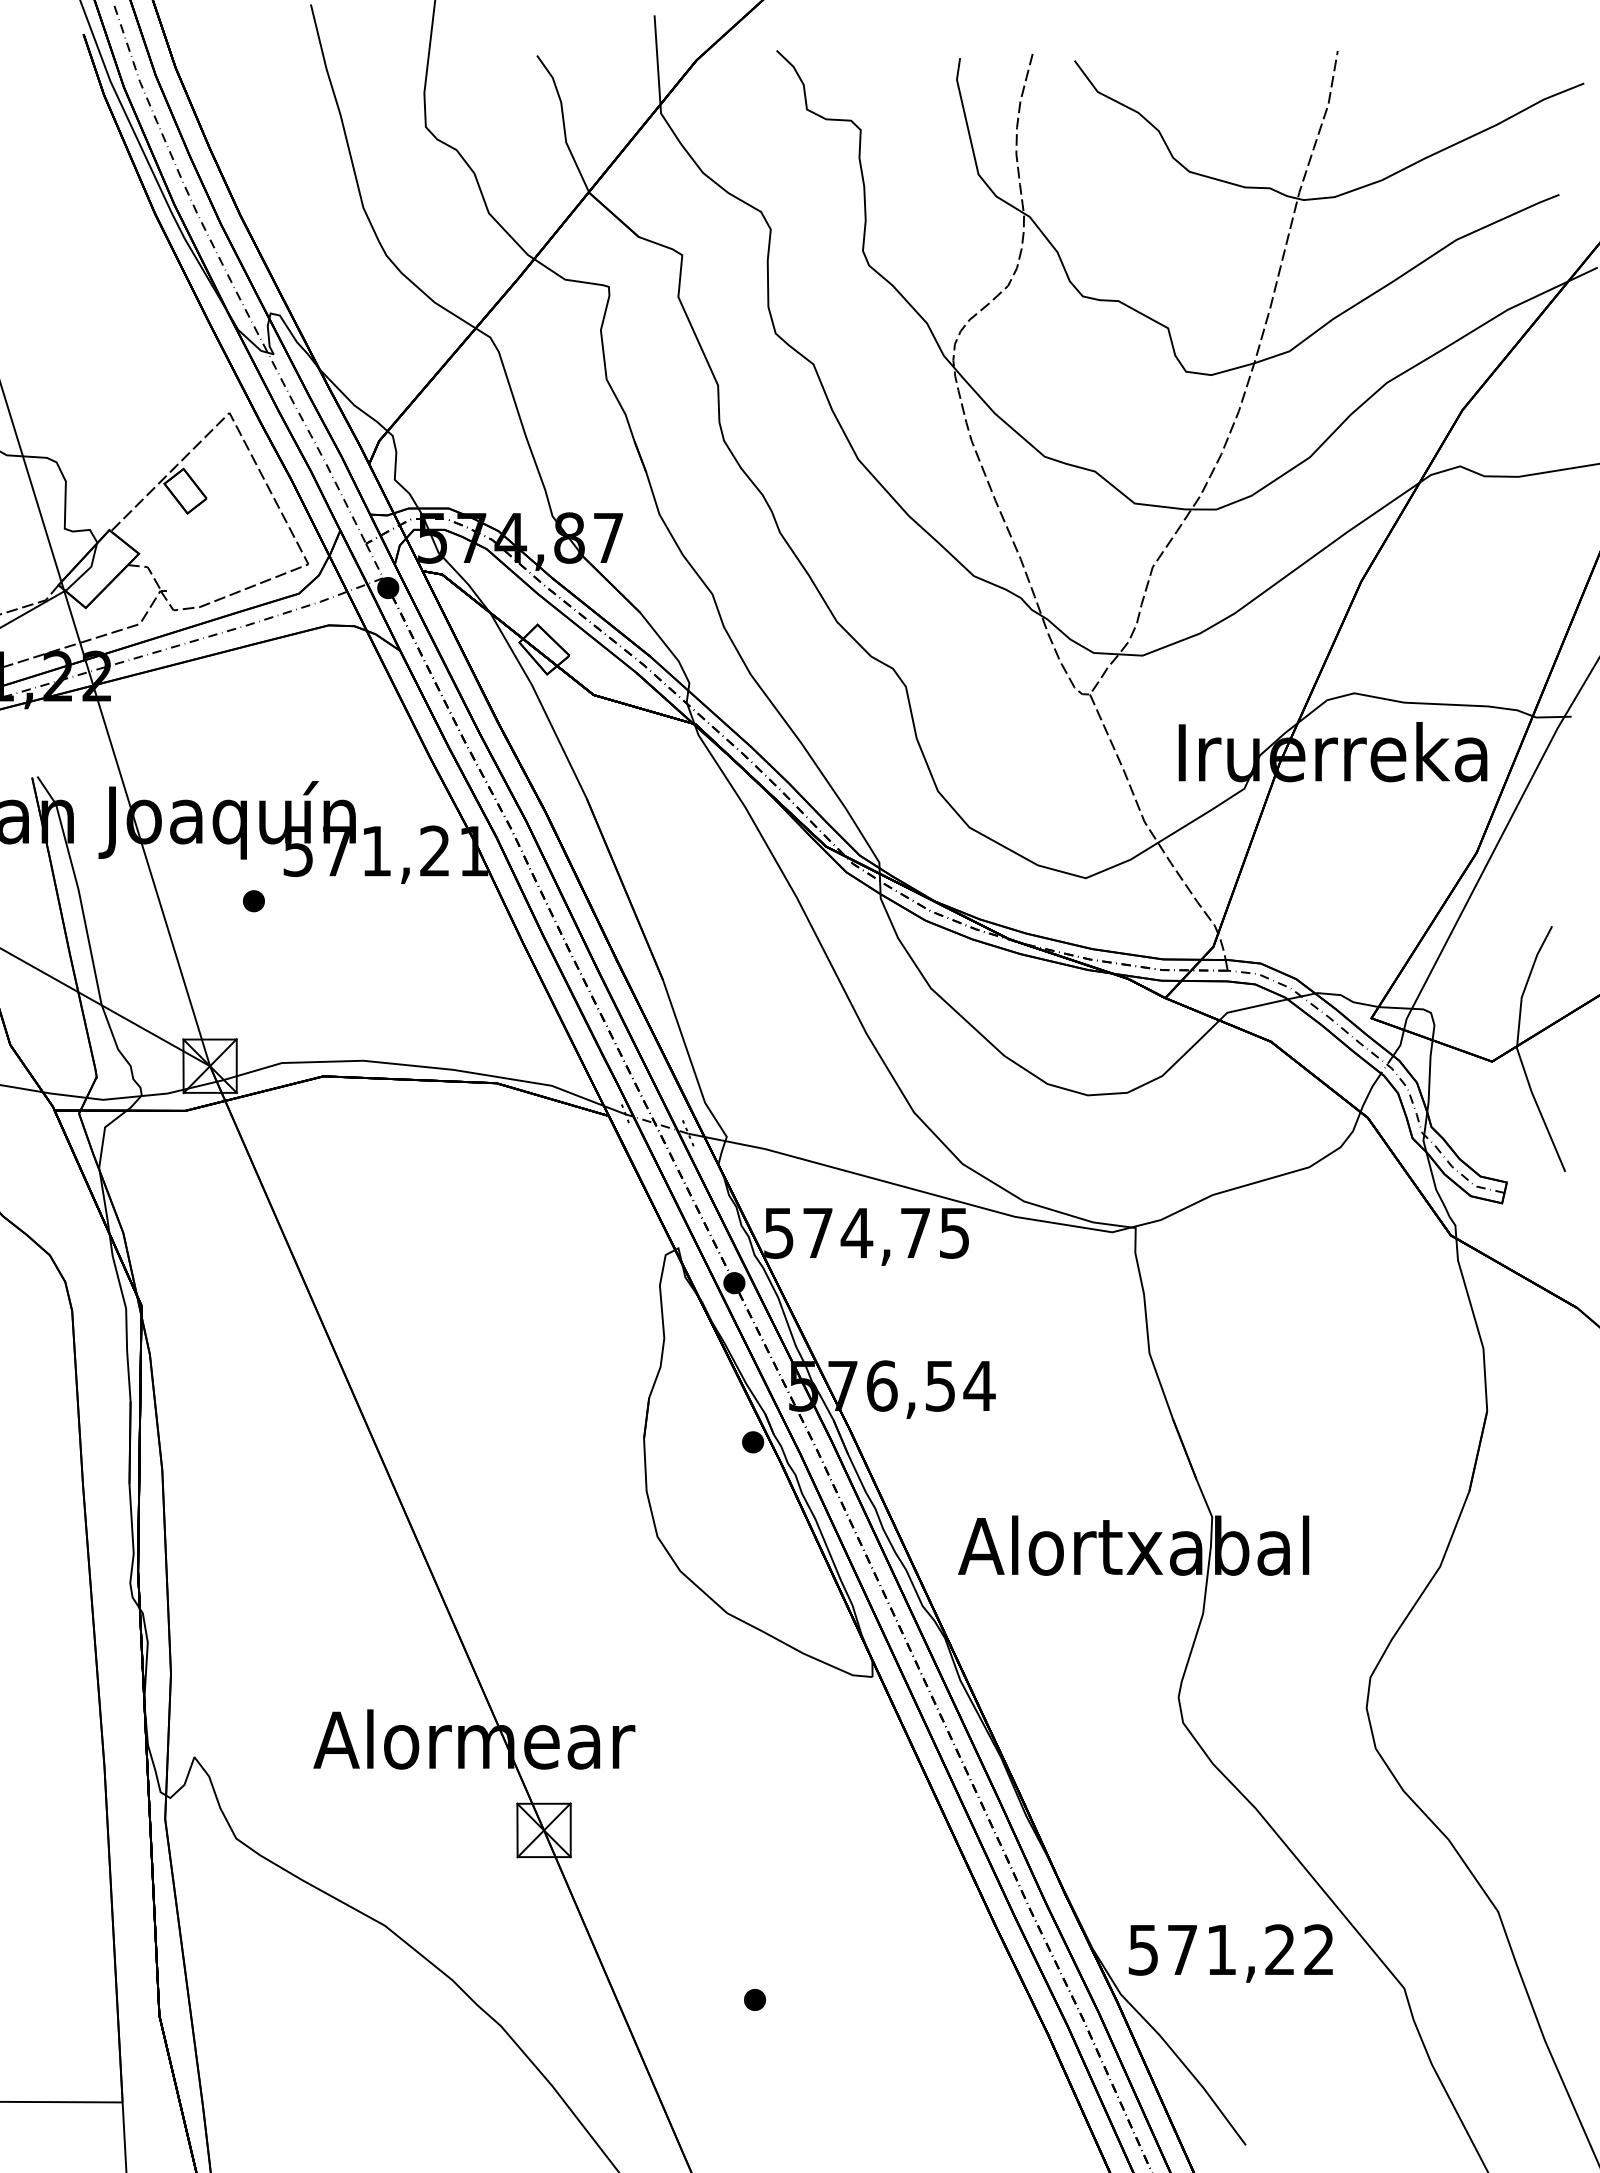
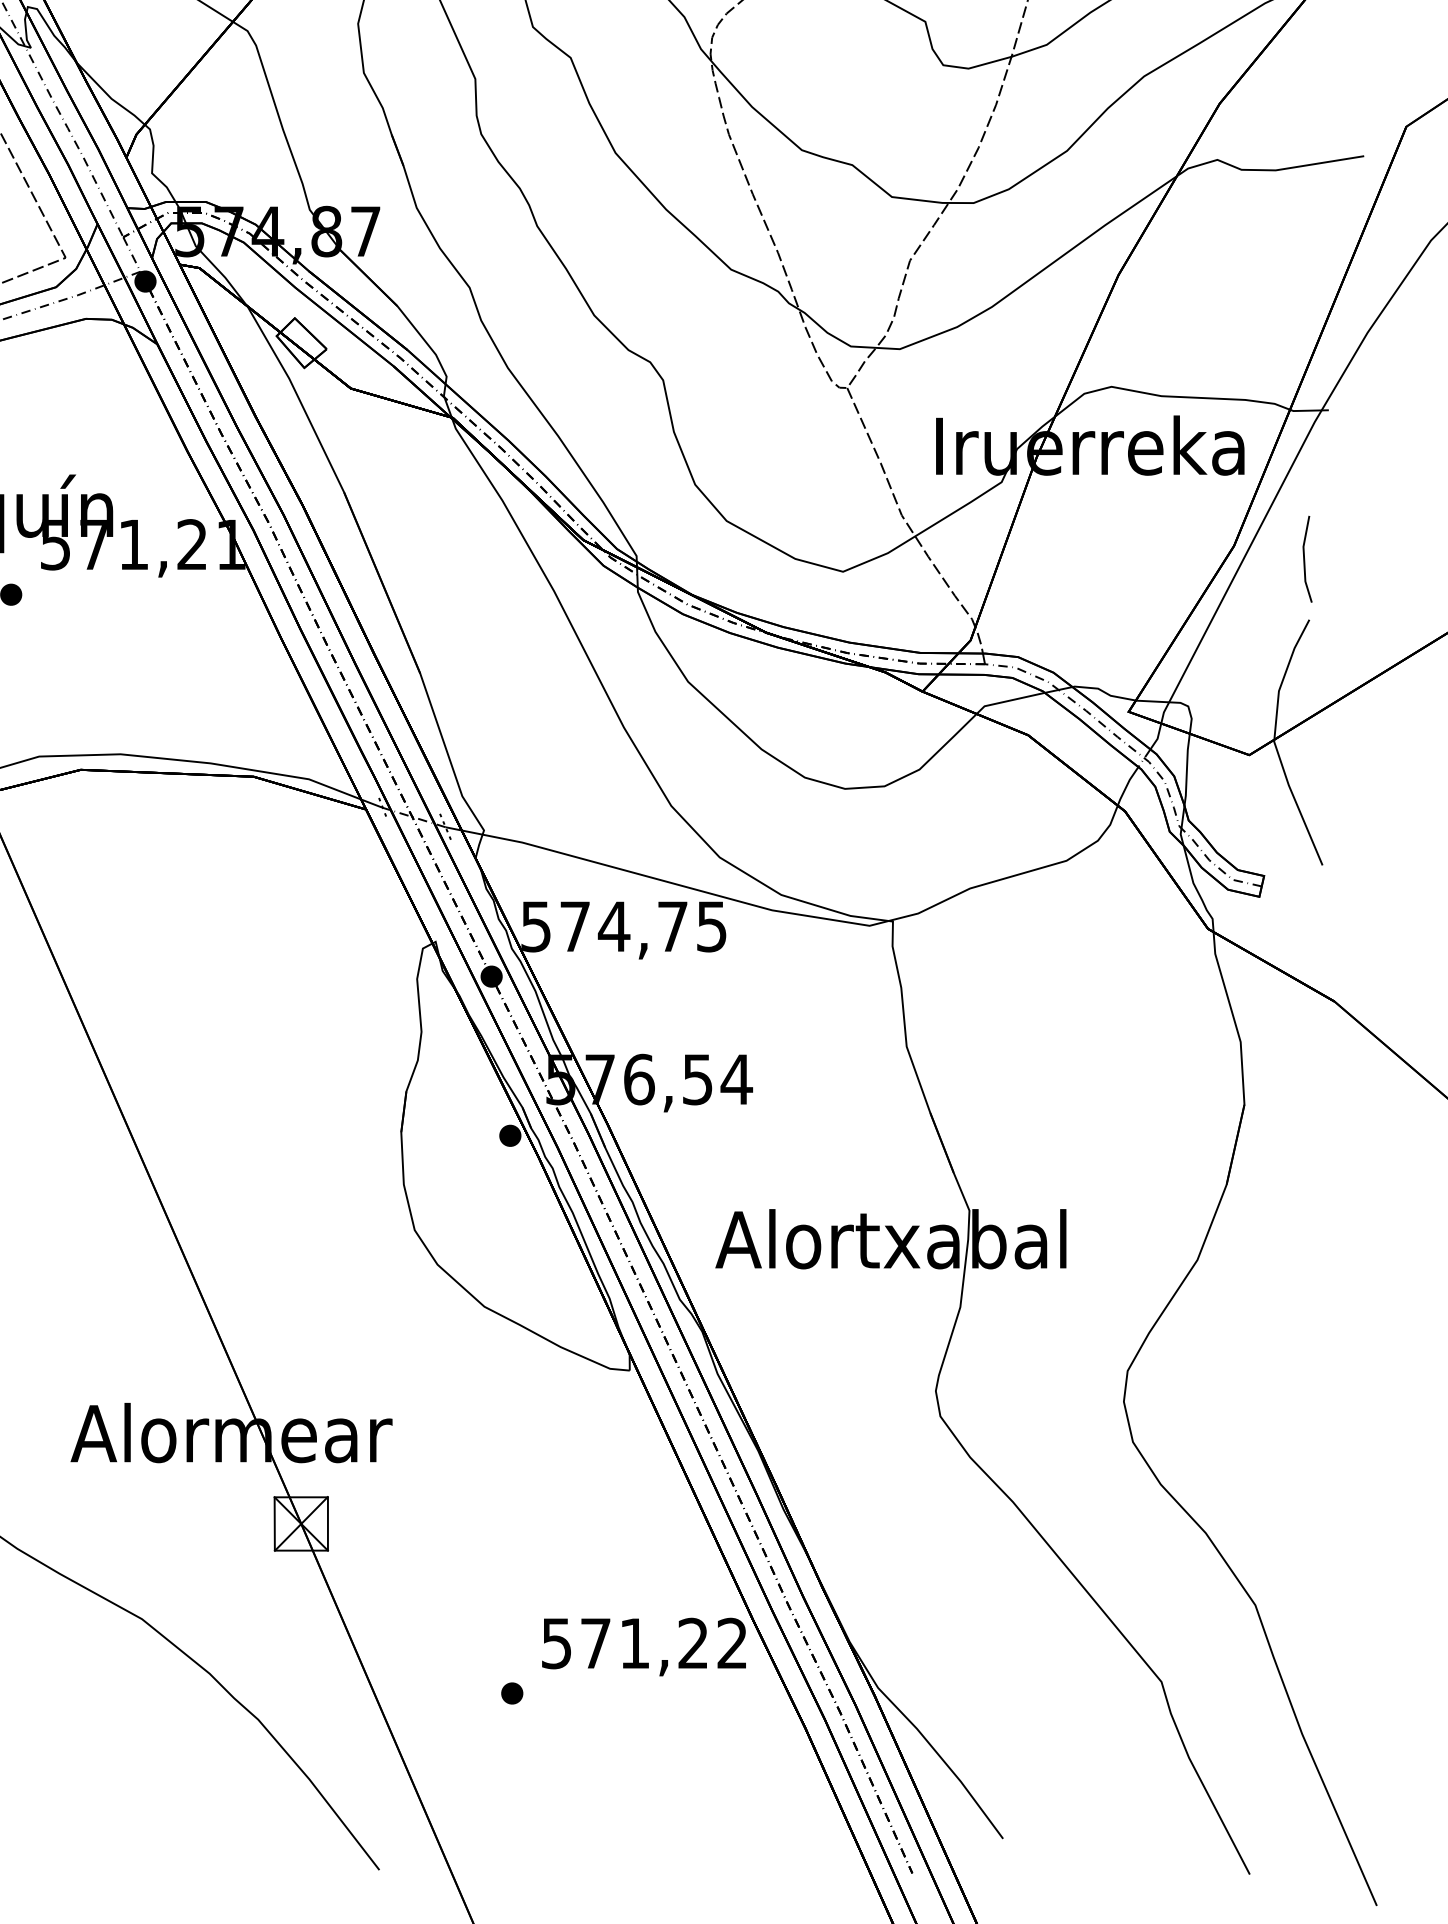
line: (1547, 865) -> (1304, 559), added
text: (1230, 1953) -> (643, 1647), moved

